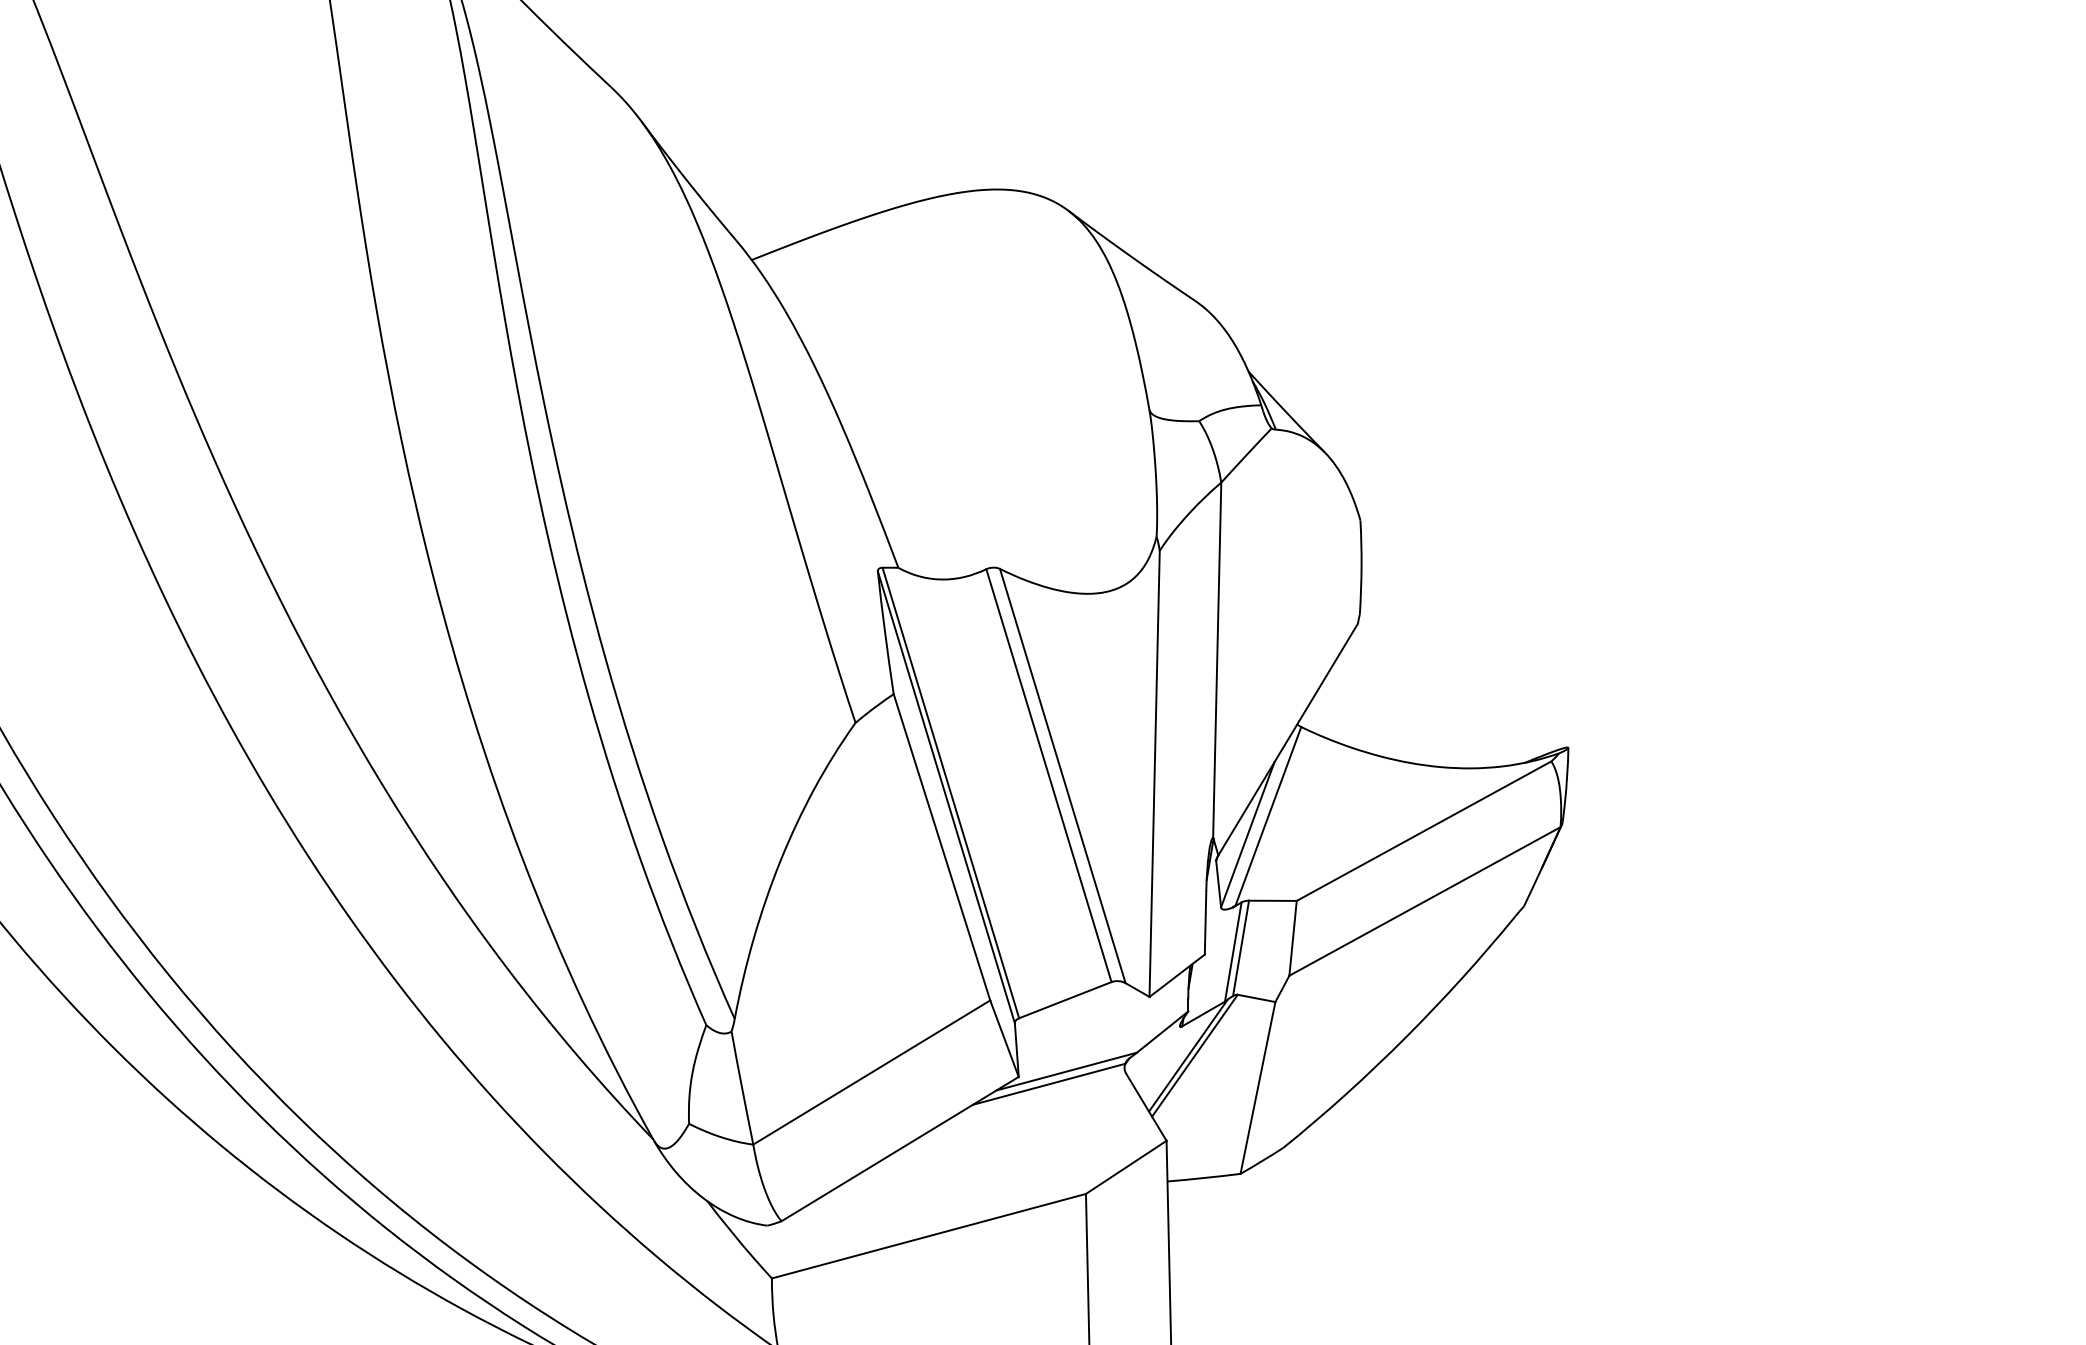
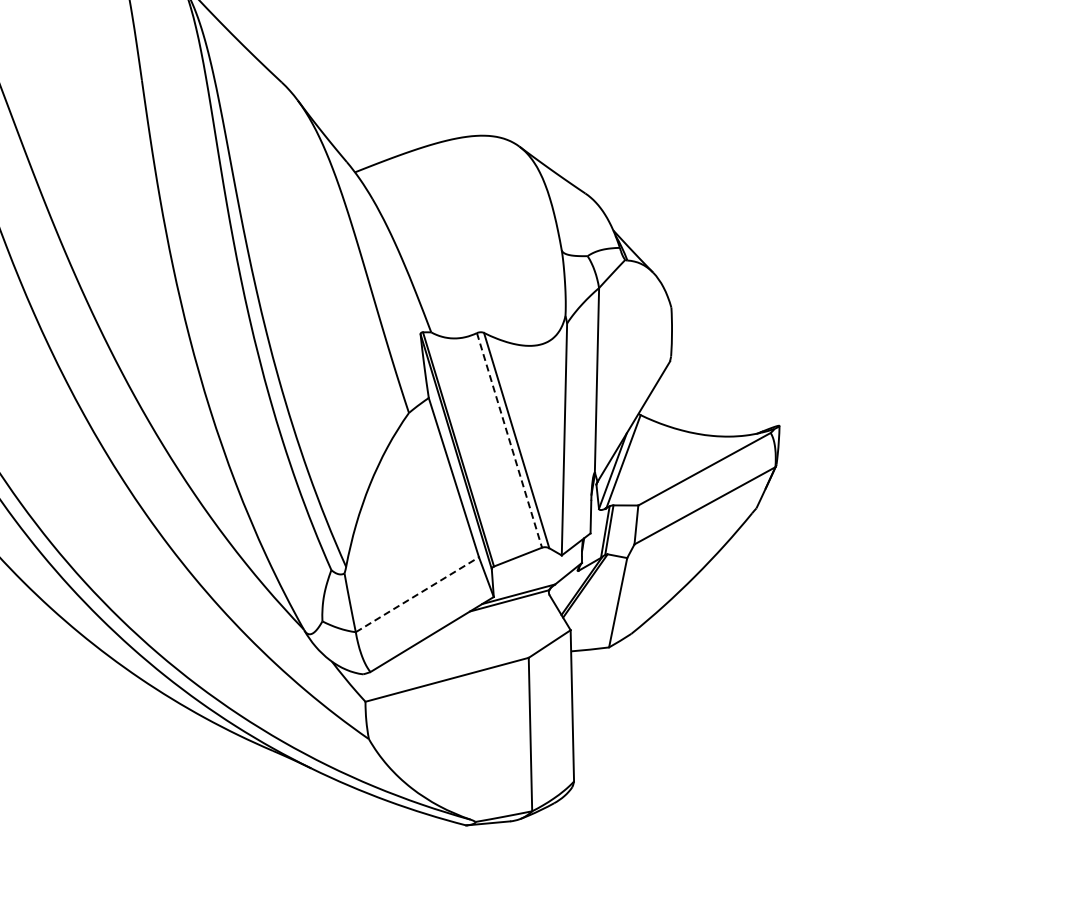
line: (1048, 775) -> (509, 440), solid -> dashed
line: (871, 1072) -> (417, 594), solid -> dashed

